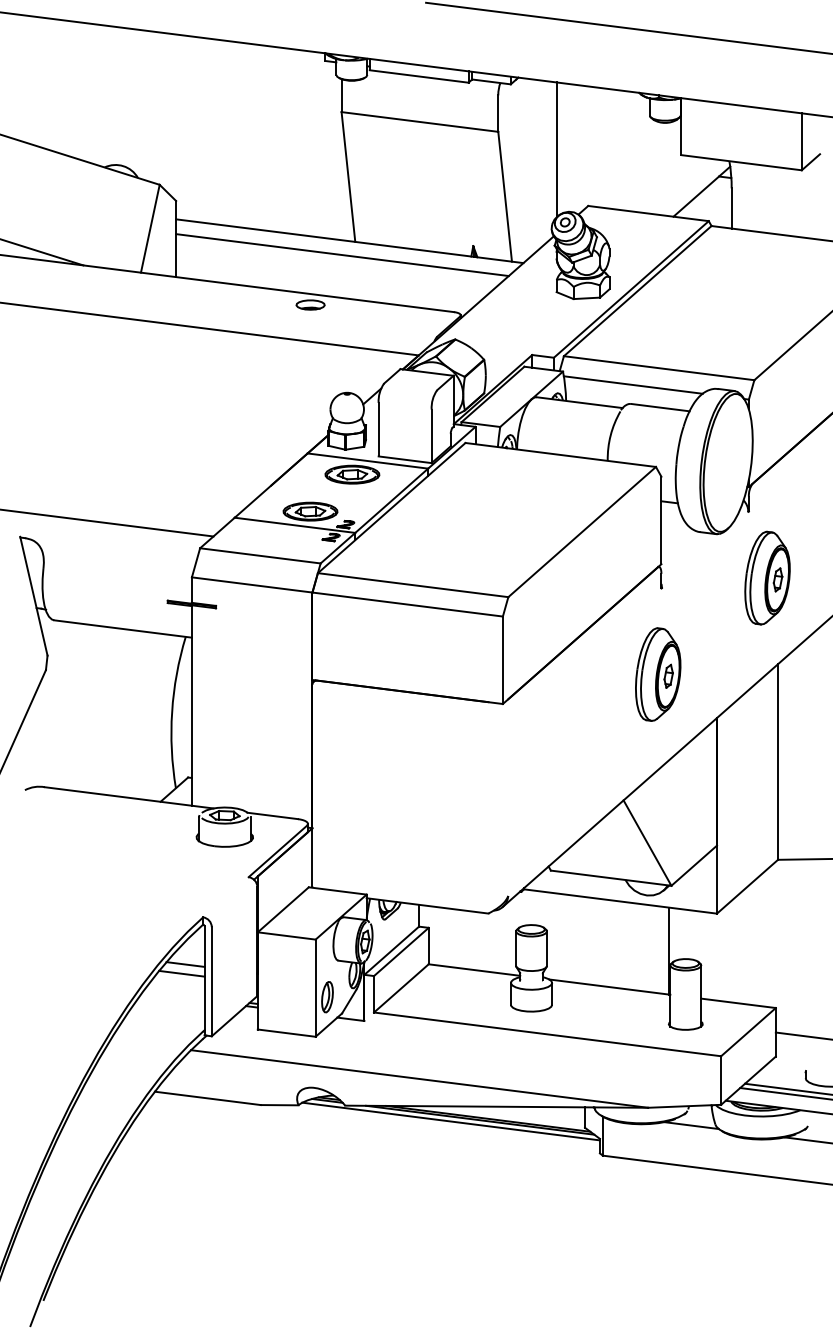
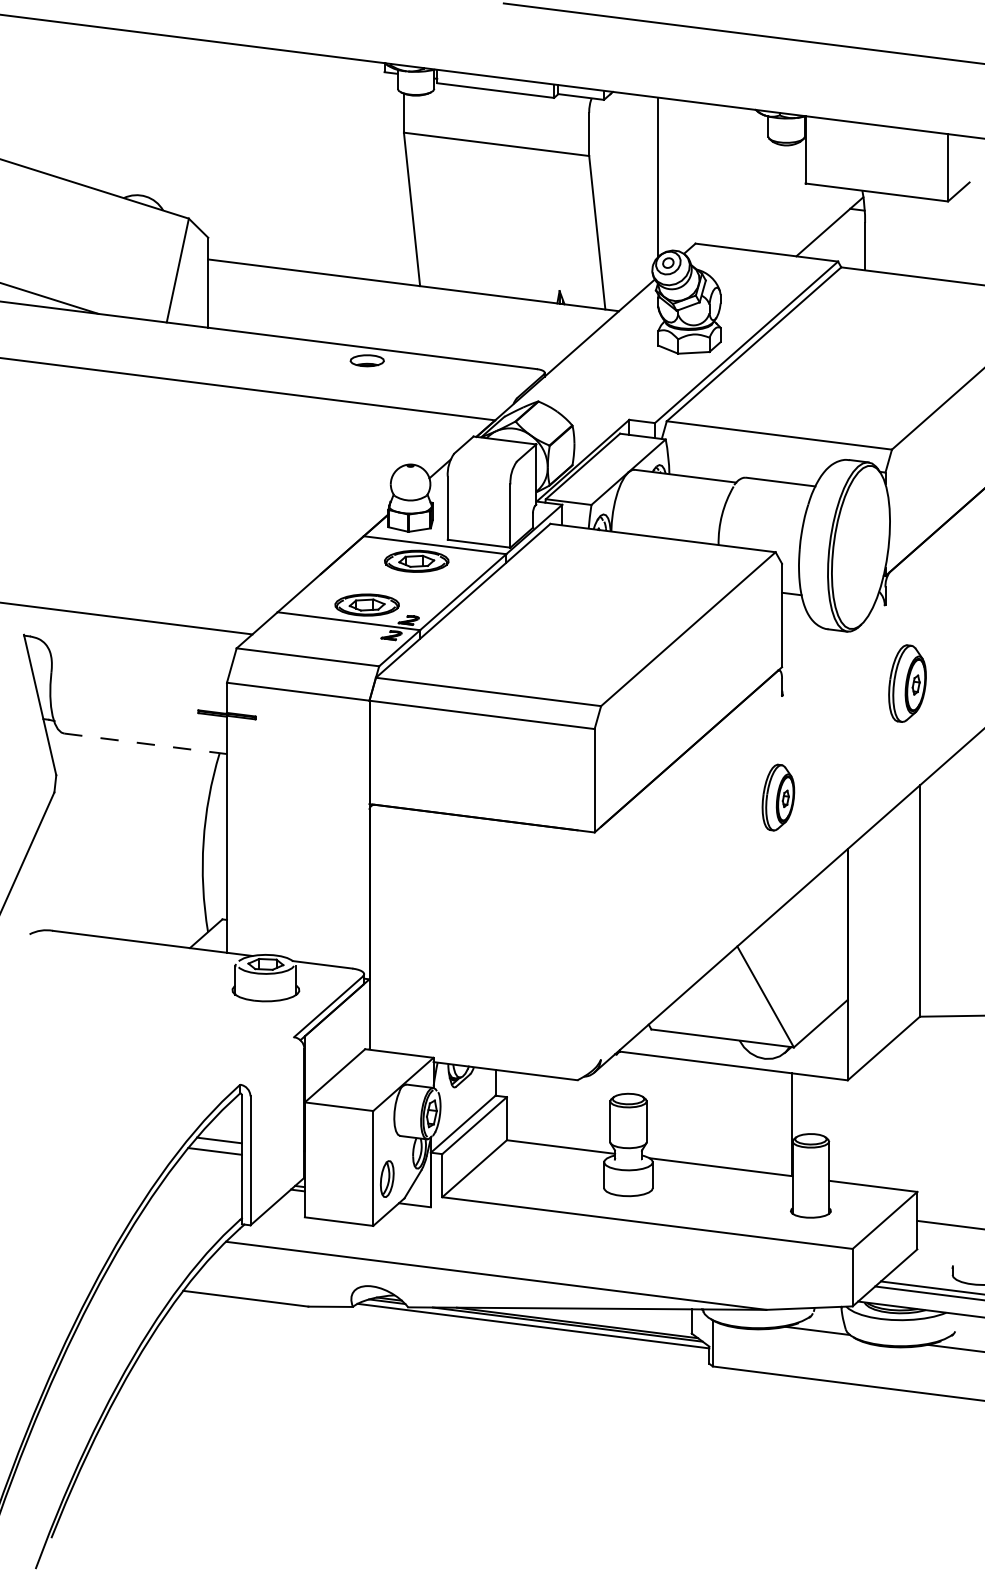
line: (342, 255) -> (405, 302), removed
line: (632, 384) -> (747, 454), removed
part: (767, 577) -> (907, 682), size x0.7
line: (123, 629) -> (146, 744), solid -> dashed
part: (658, 674) -> (778, 797), size x0.6

